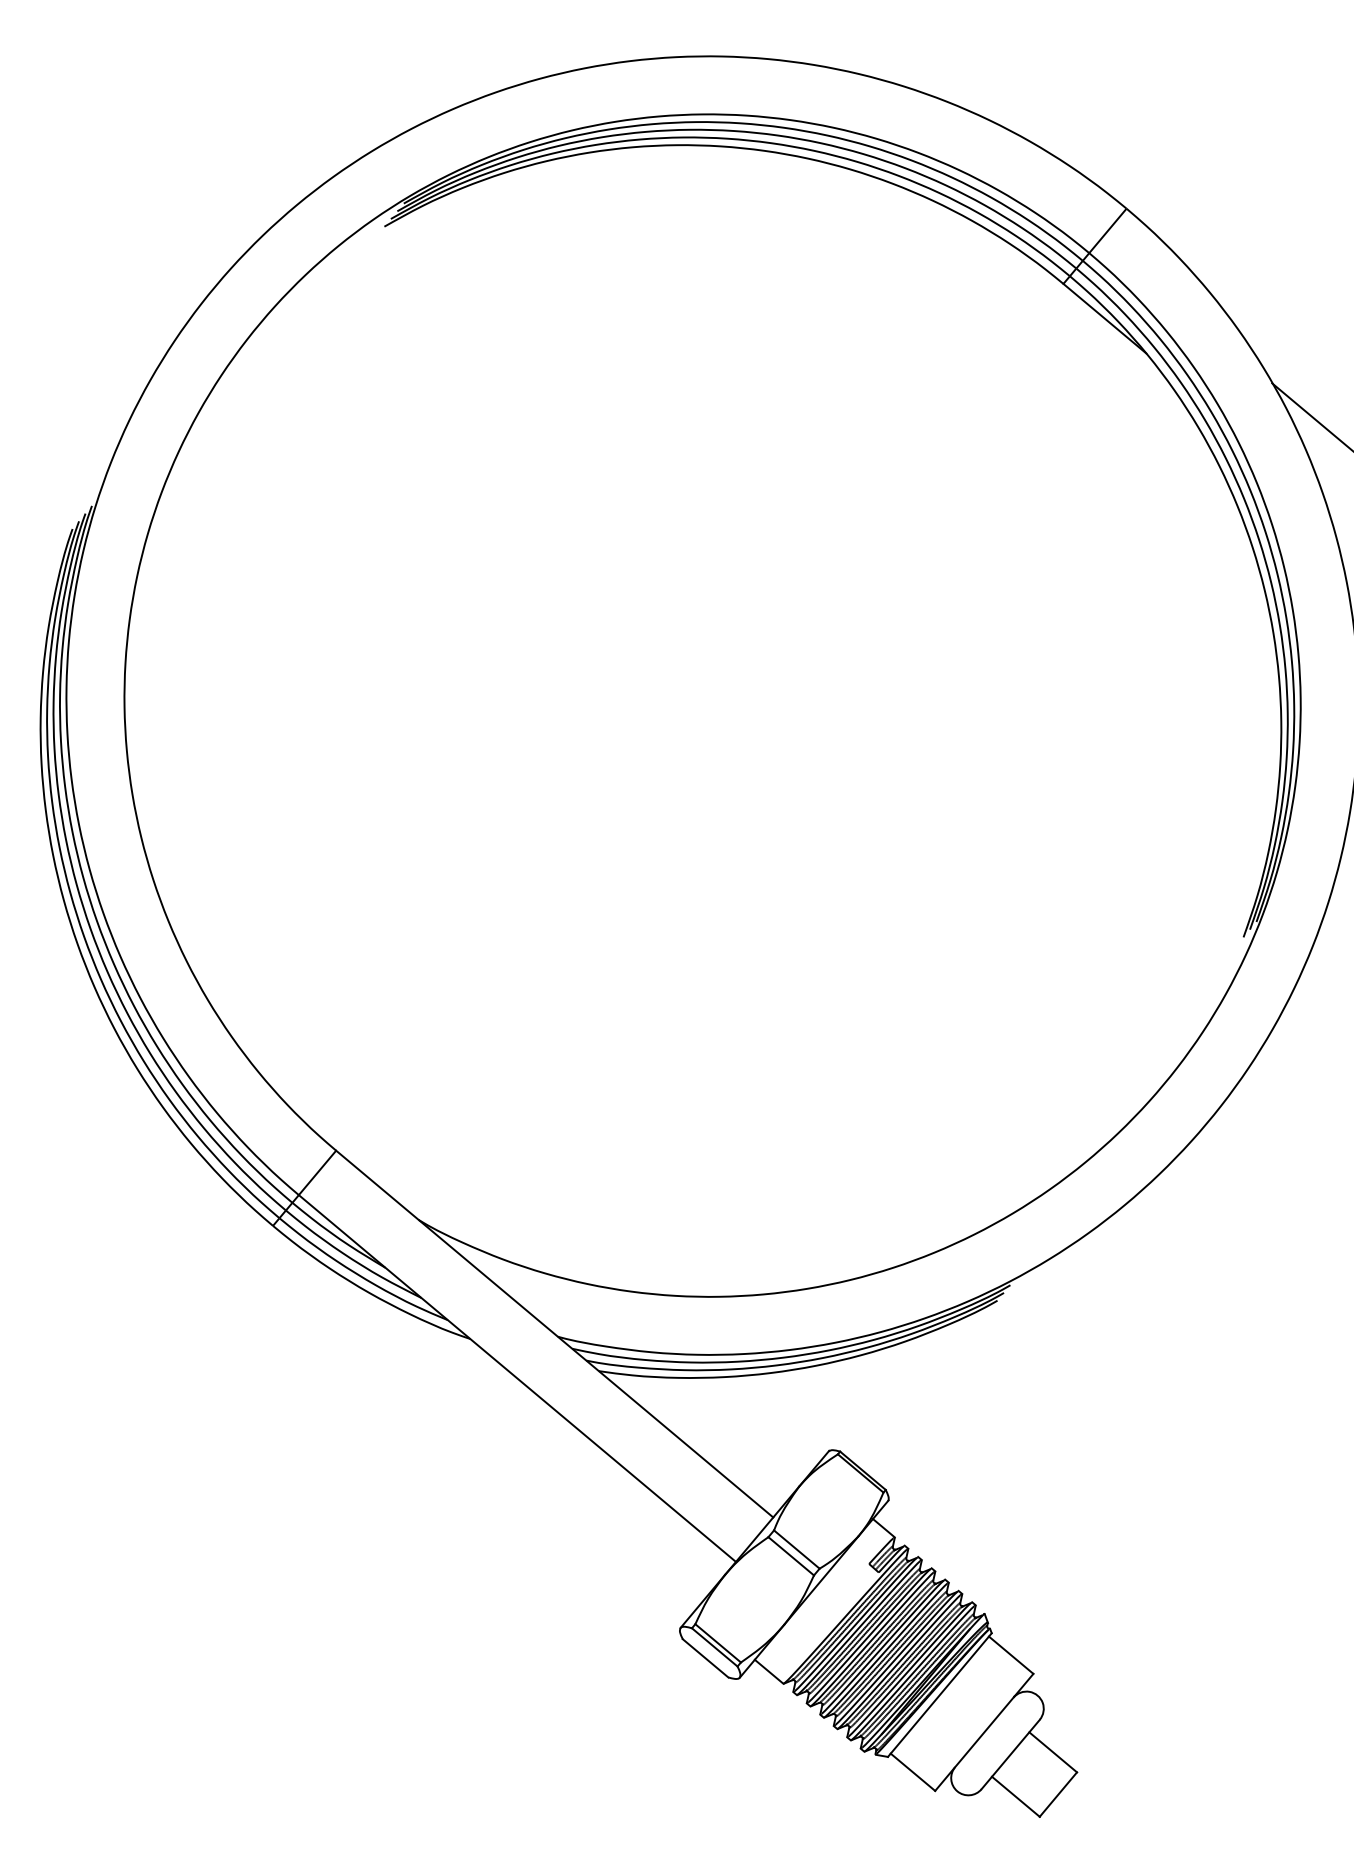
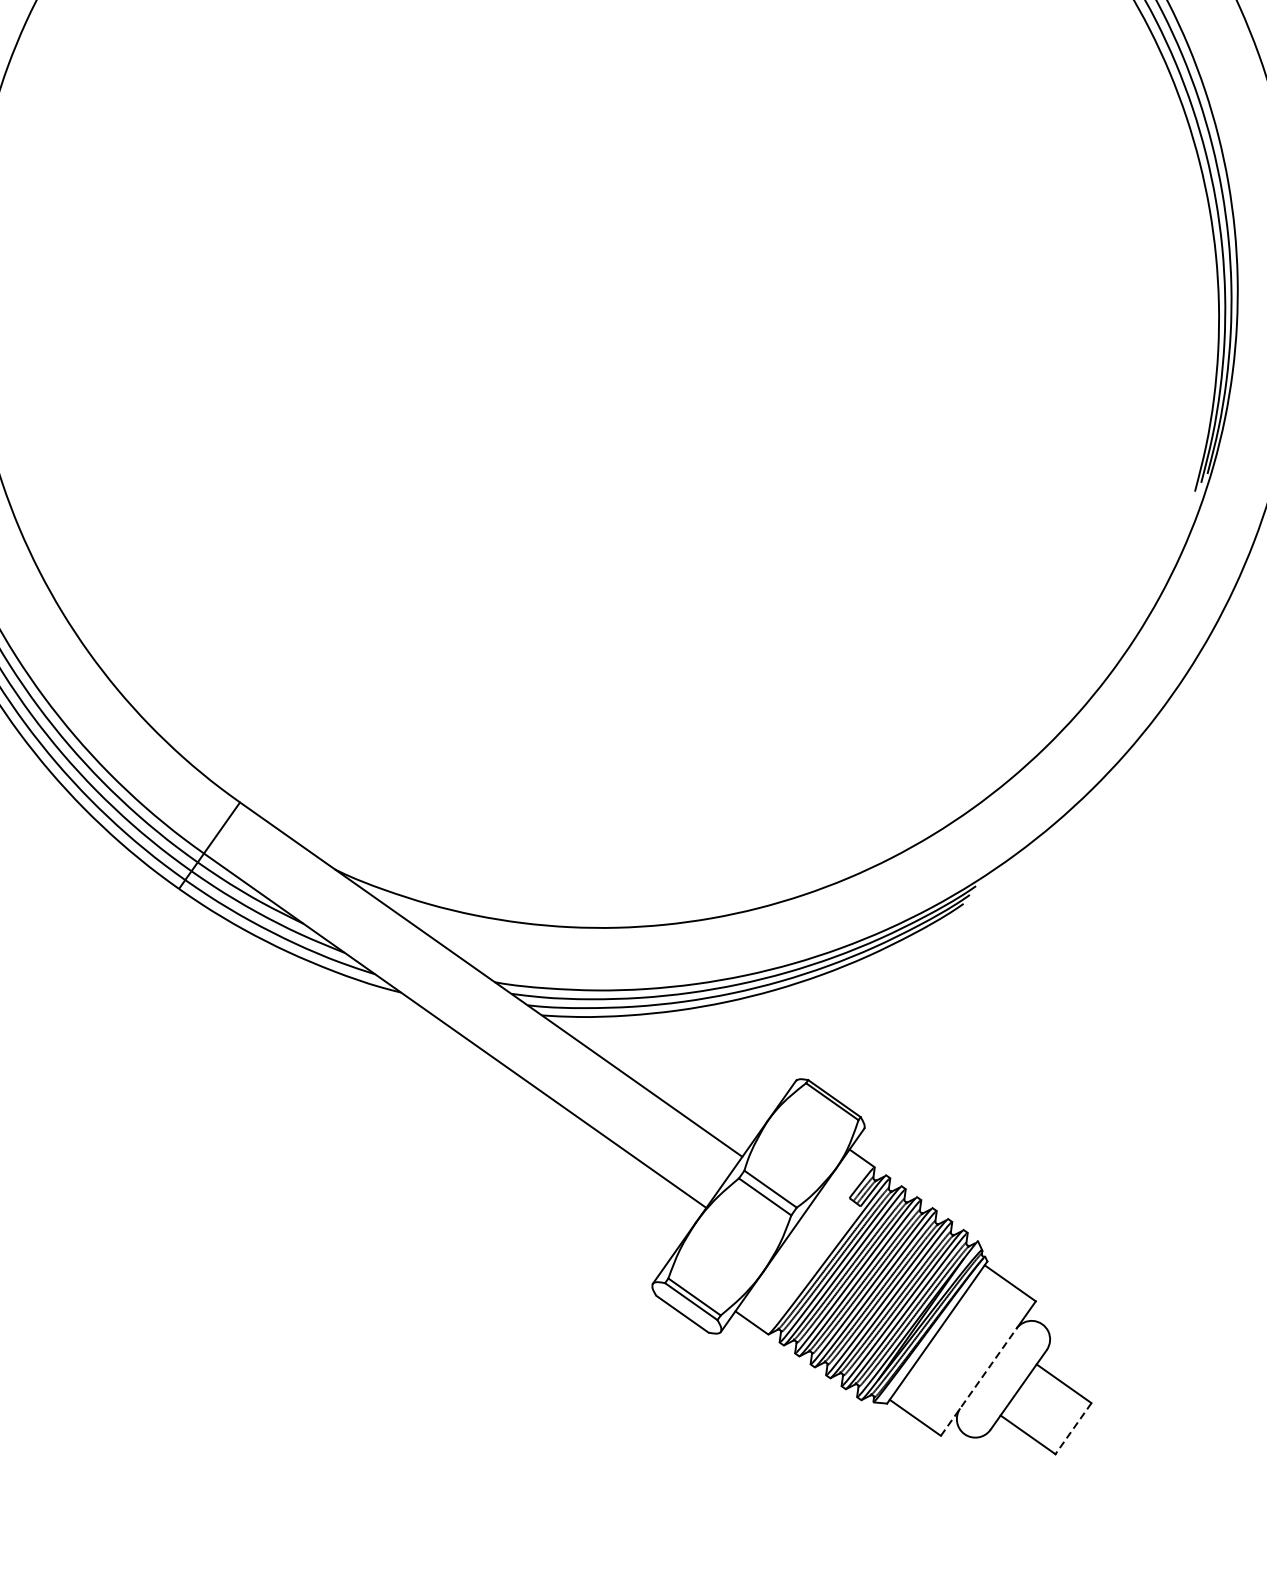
line: (974, 1743) -> (978, 1381), solid -> dashed
line: (1058, 1794) -> (1073, 1428), solid -> dashed

